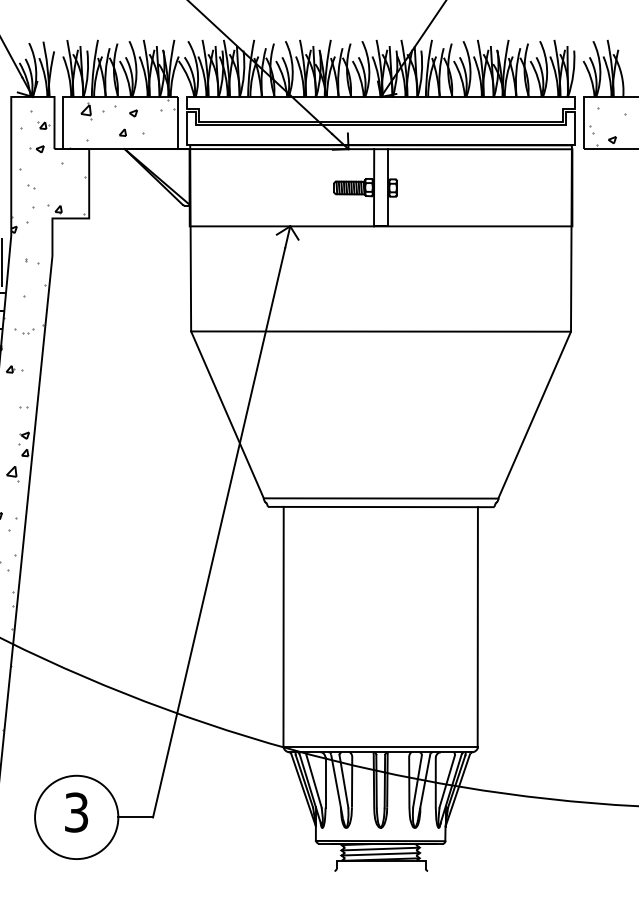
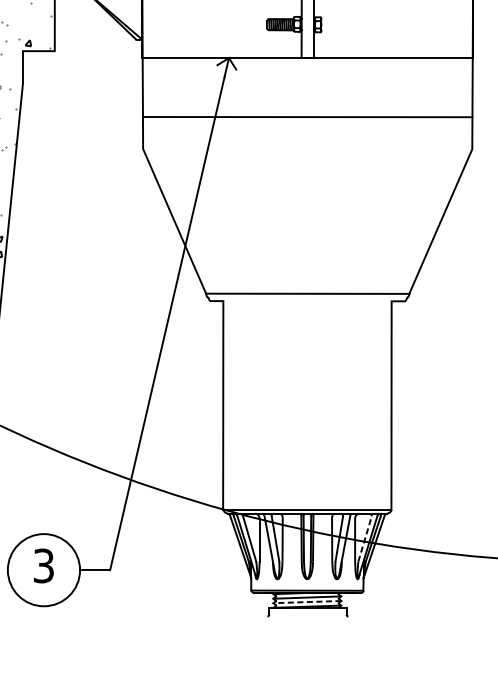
line: (380, 331) -> (307, 117), moved
line: (380, 506) -> (307, 300), removed
line: (447, 780) -> (365, 538), solid -> dashed
line: (380, 854) -> (307, 602), solid -> dashed

